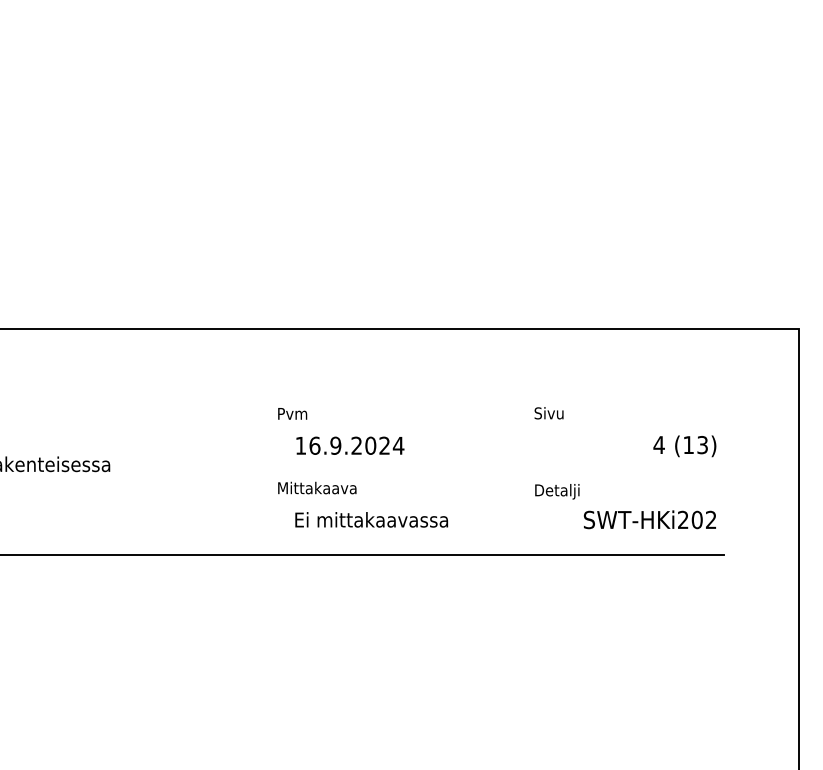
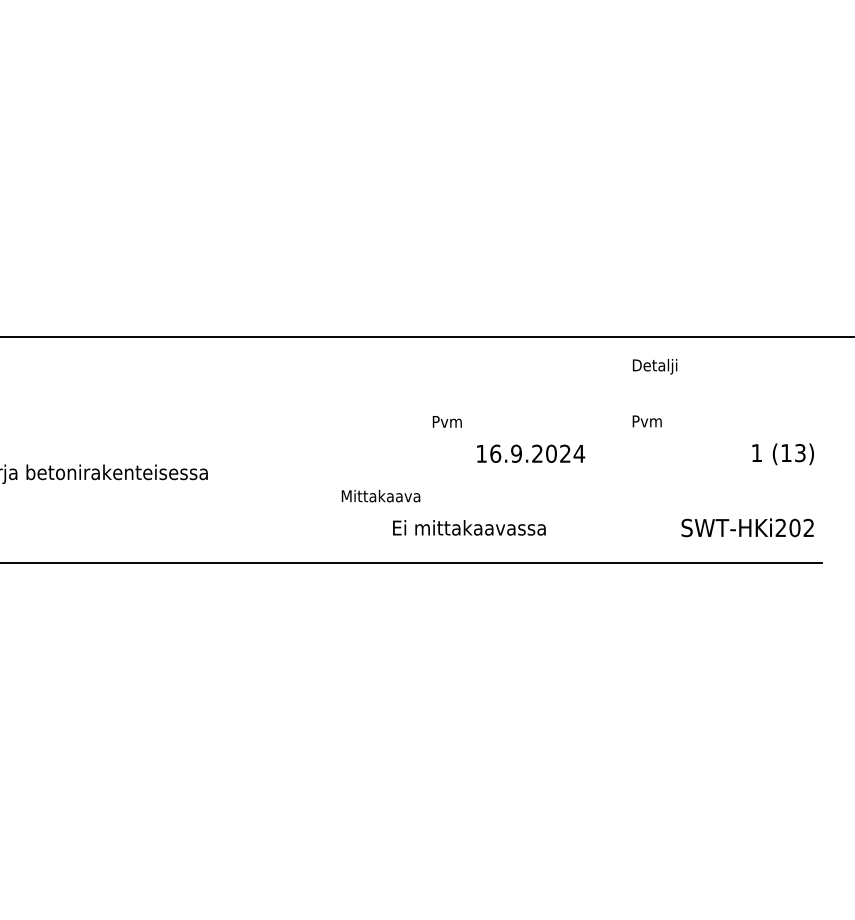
text: (291, 413) -> (446, 421), moved
text: (548, 413) -> (646, 421), Sivu -> Pvm
text: (658, 444) -> (756, 452), 4 -> 1
text: (350, 445) -> (531, 453), moved
text: (316, 487) -> (380, 495), moved
text: (557, 491) -> (655, 366), moved

